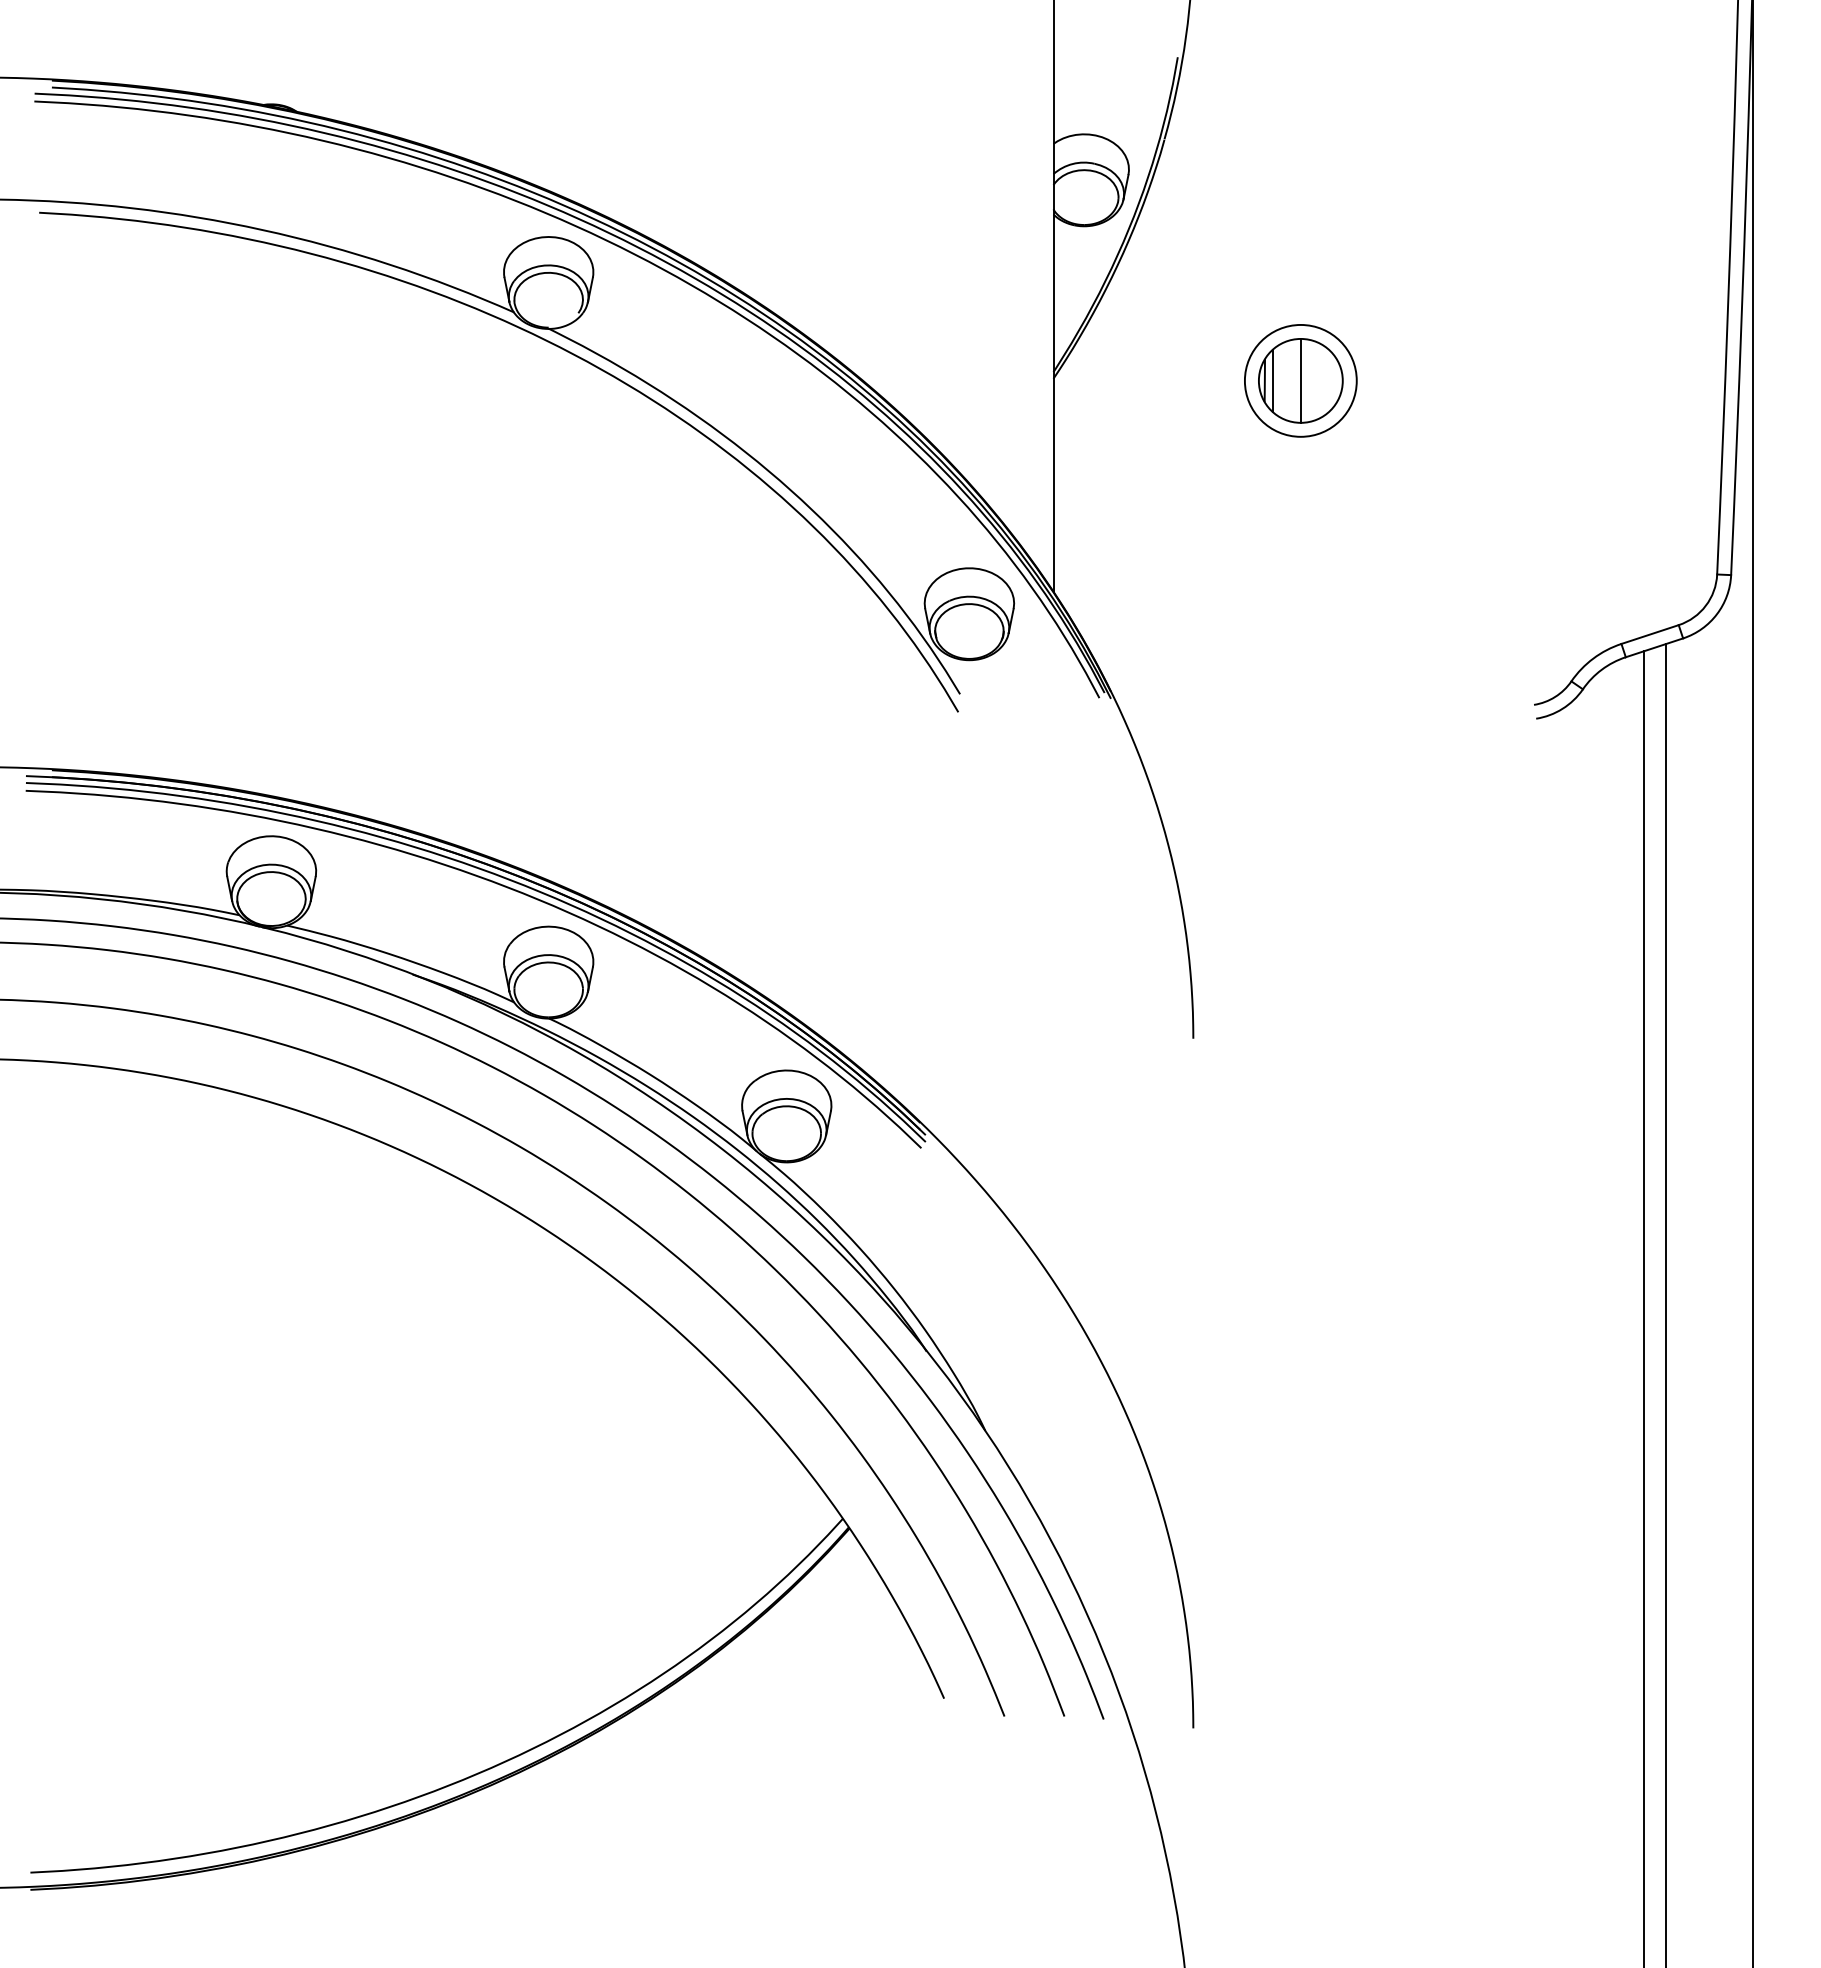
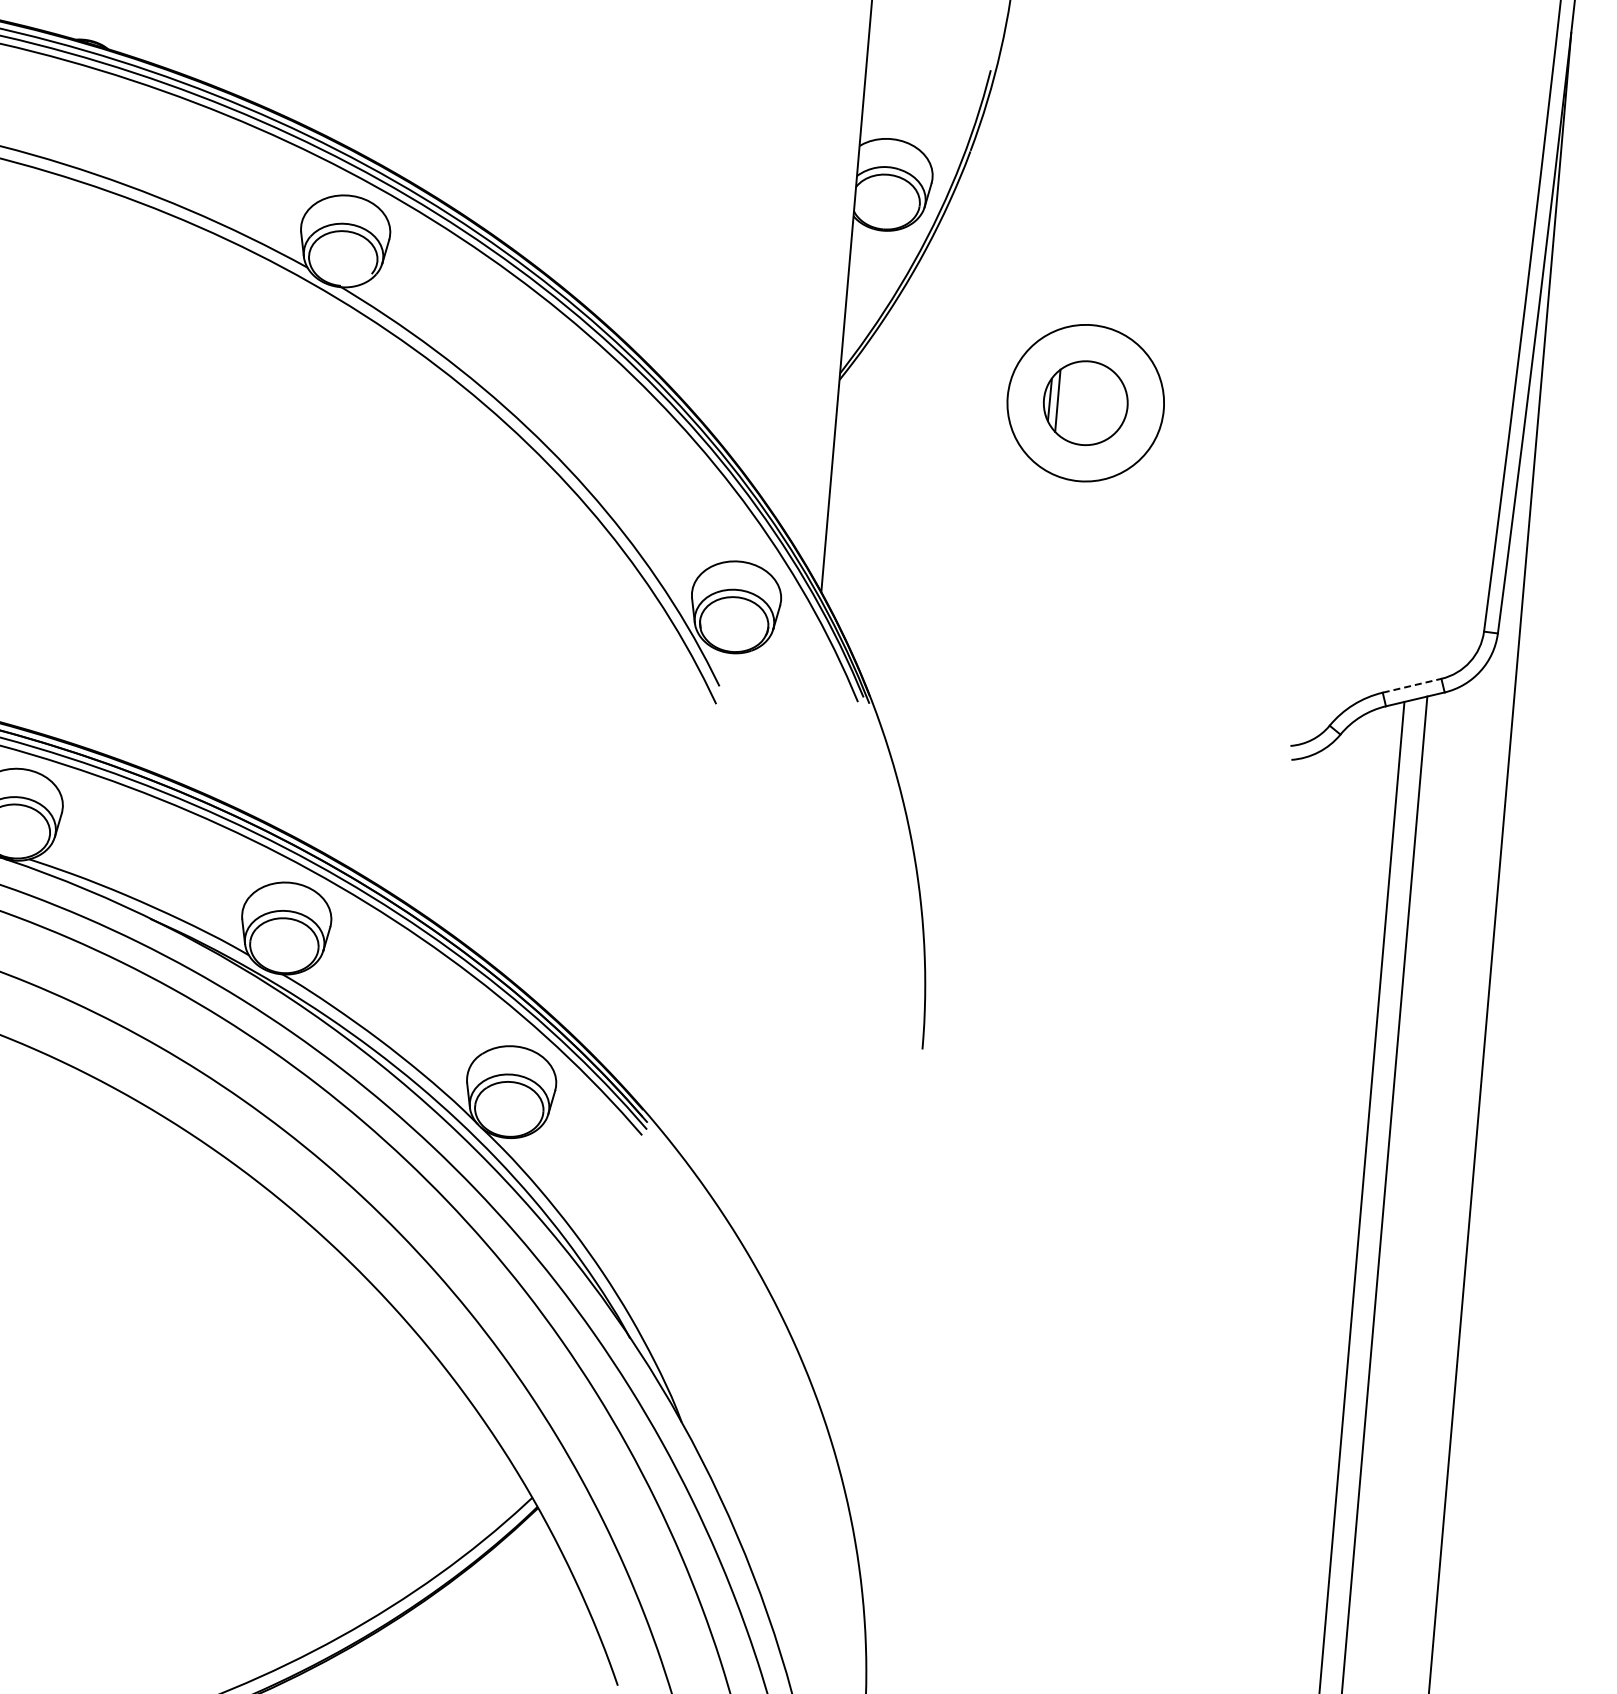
circle: (1300, 380) -> (1085, 402), size x1.4
line: (1300, 380) -> (1085, 402), removed
line: (1650, 634) -> (1412, 685), solid -> dashed

